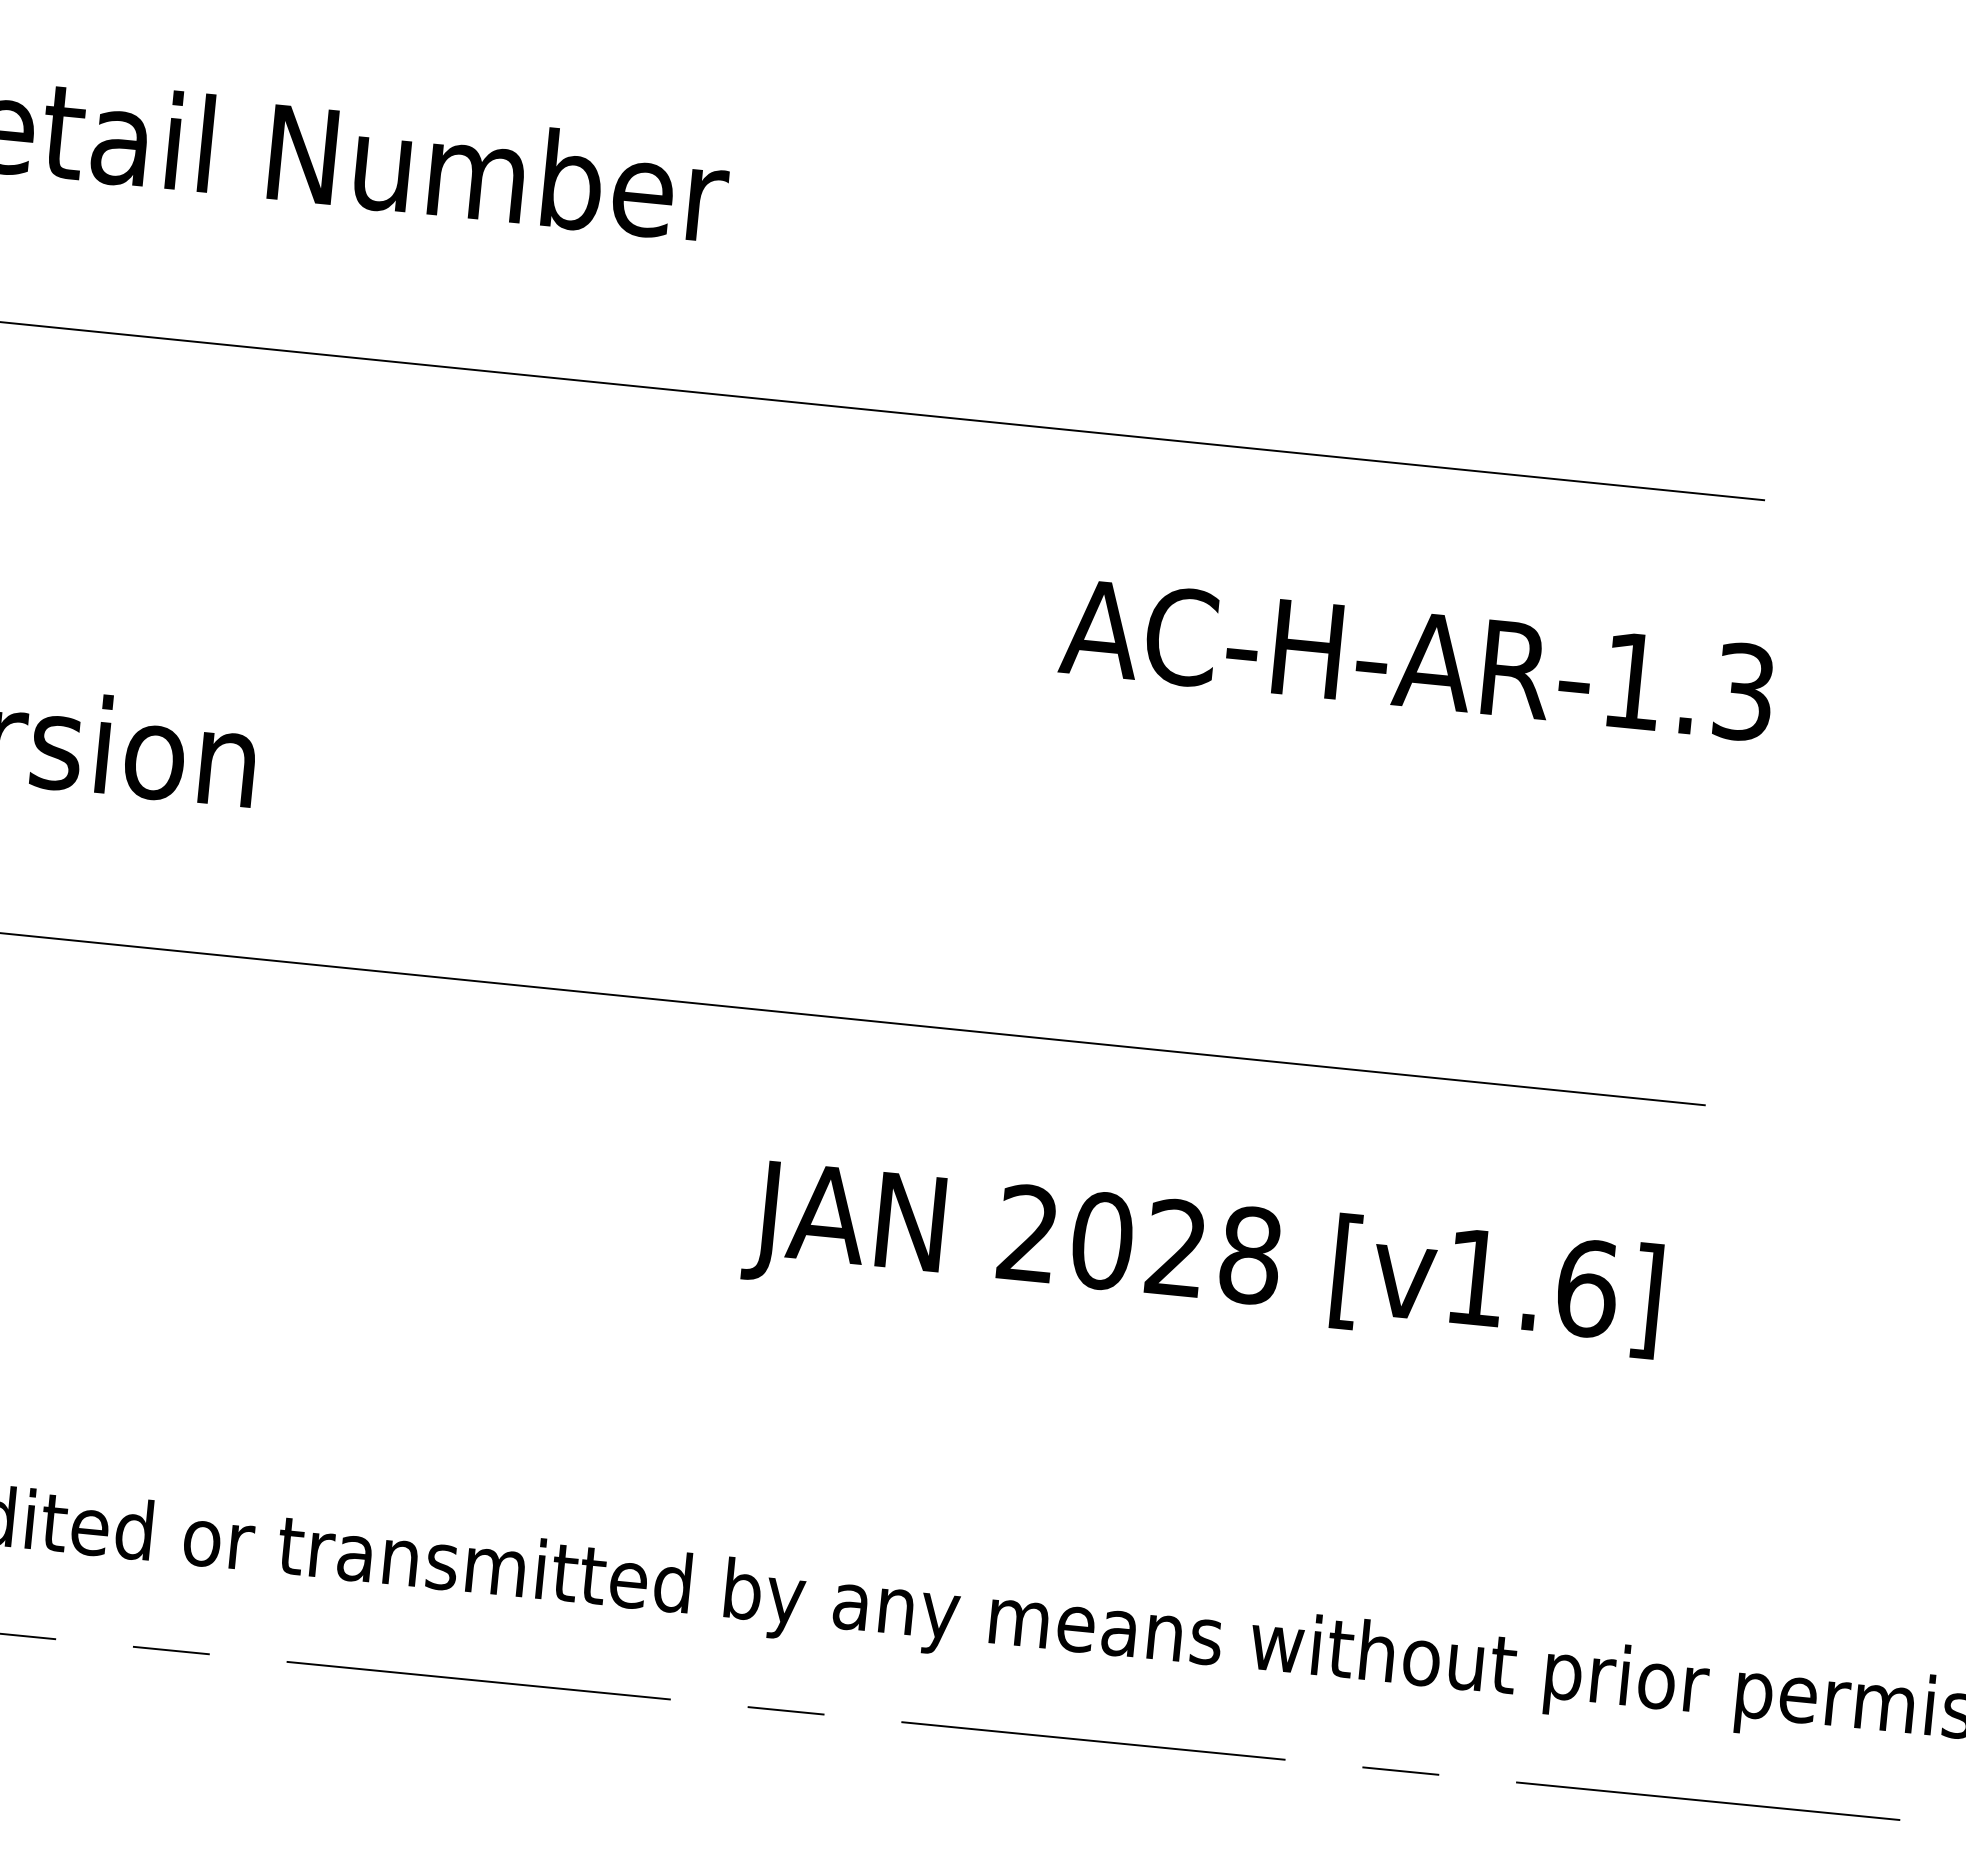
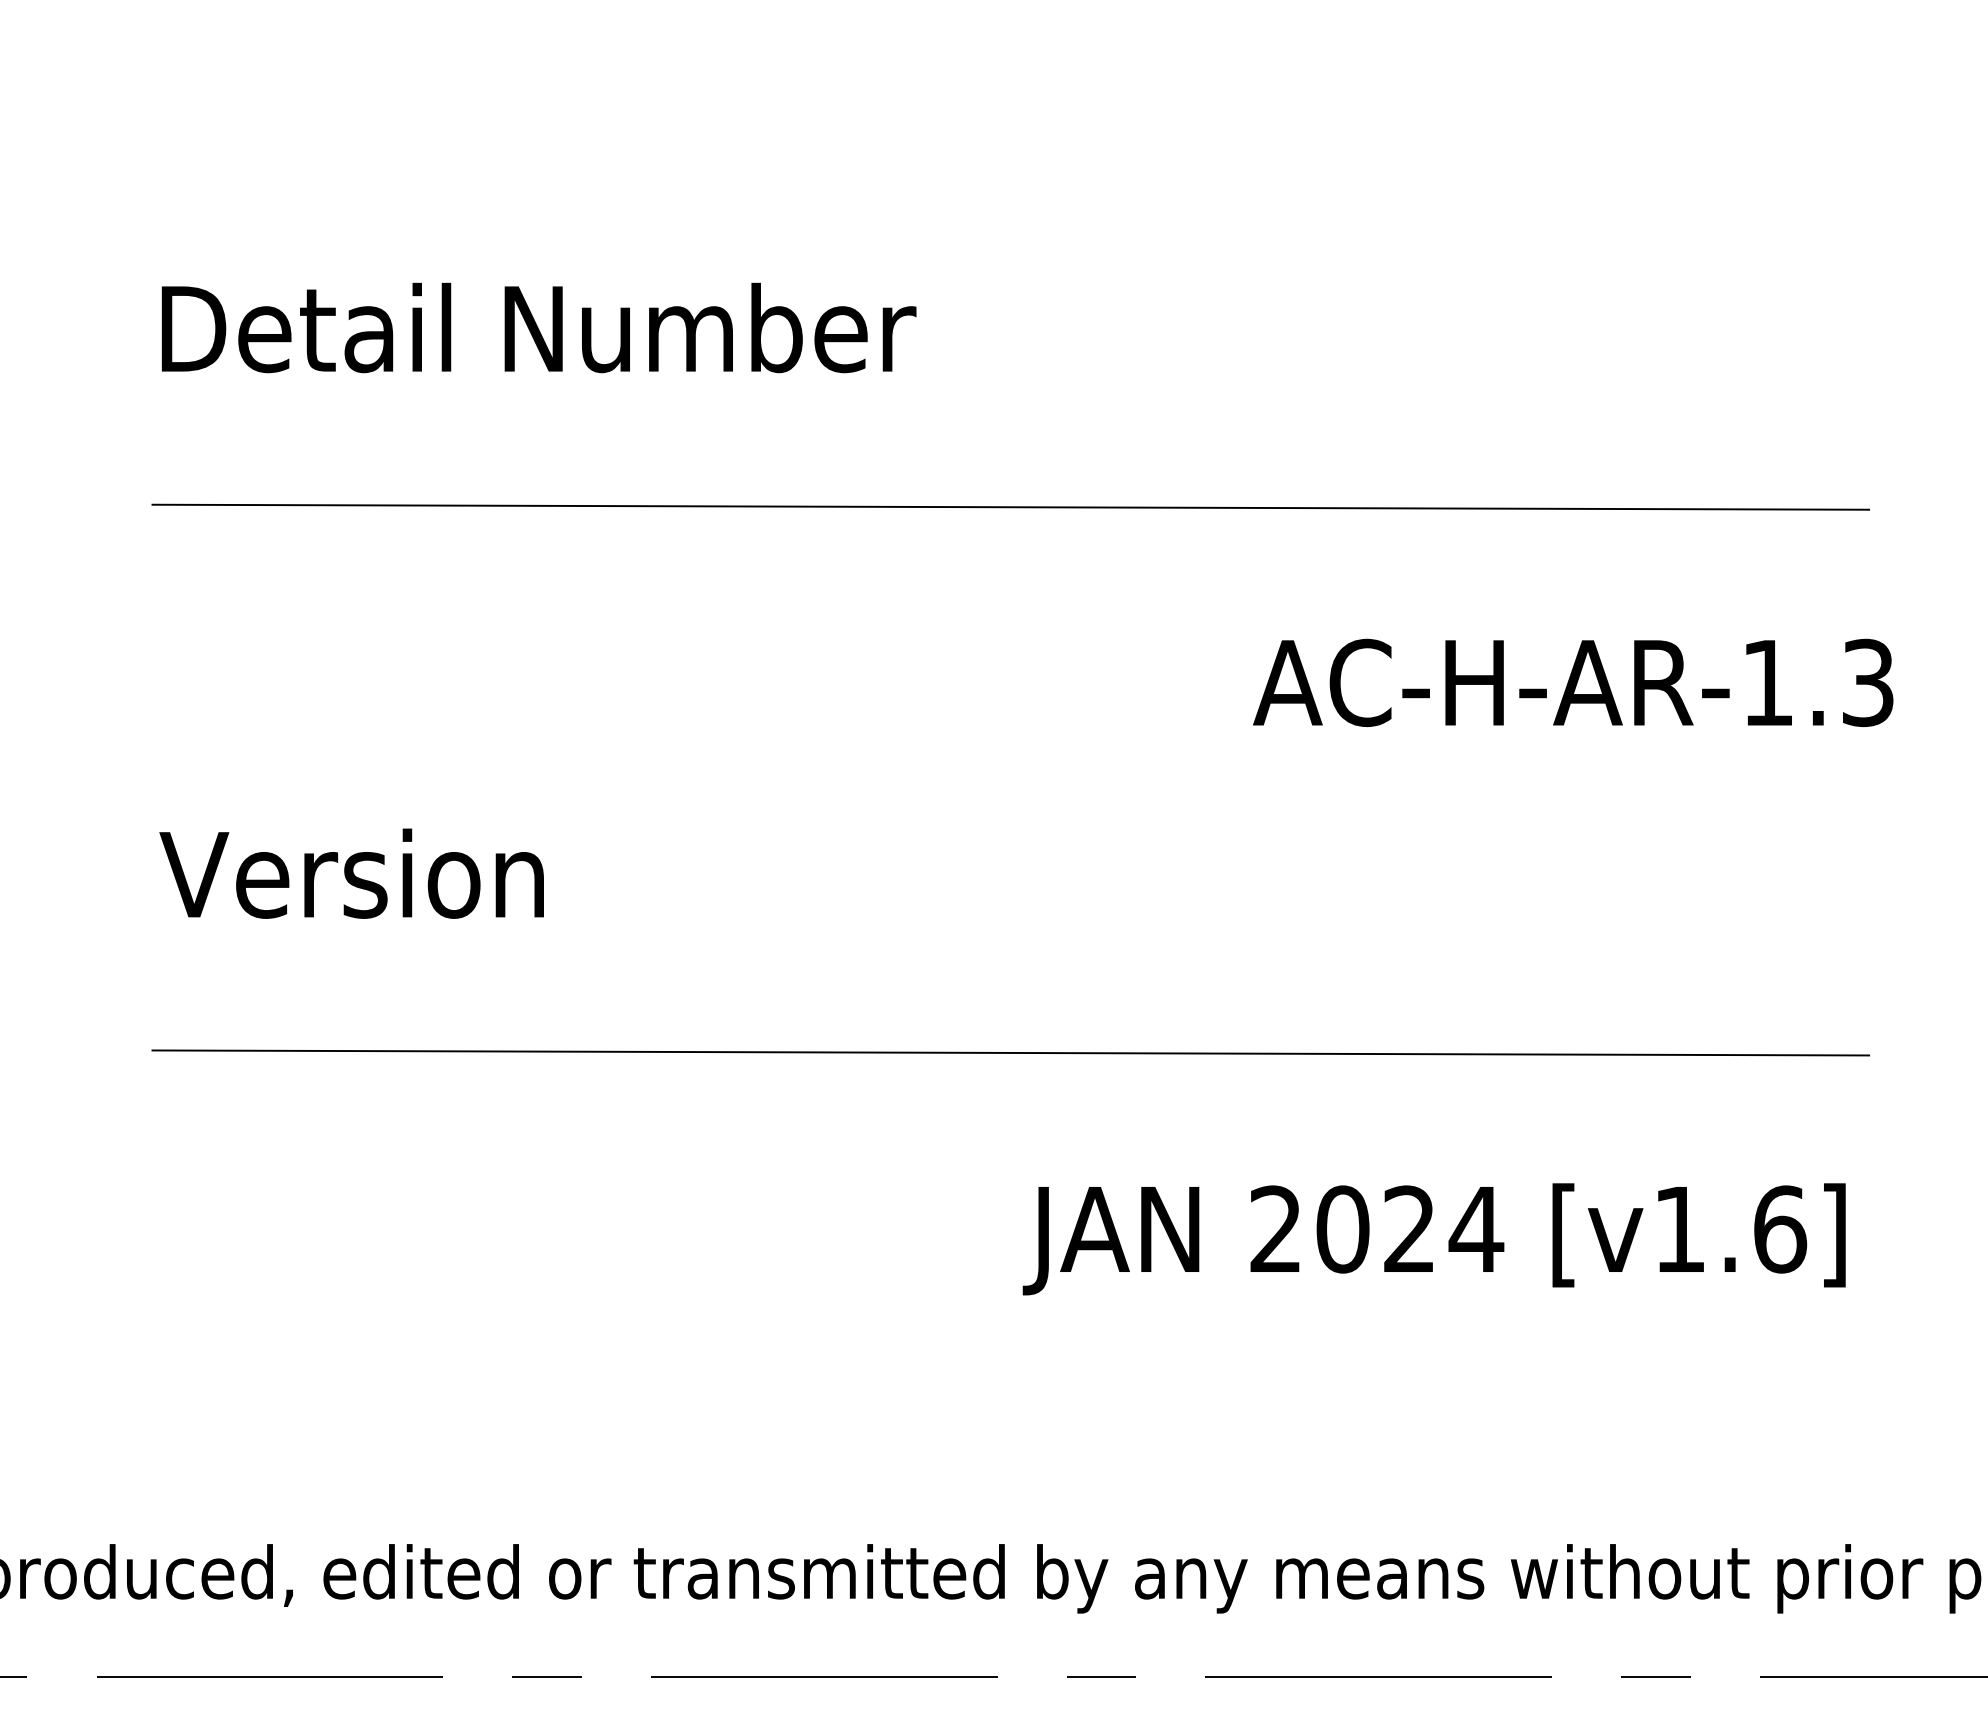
text: (1250, 1255) -> (1476, 1229), 2028 -> 2024

